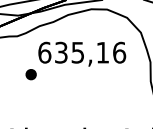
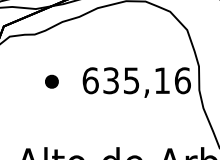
text: (81, 54) -> (136, 82), moved

